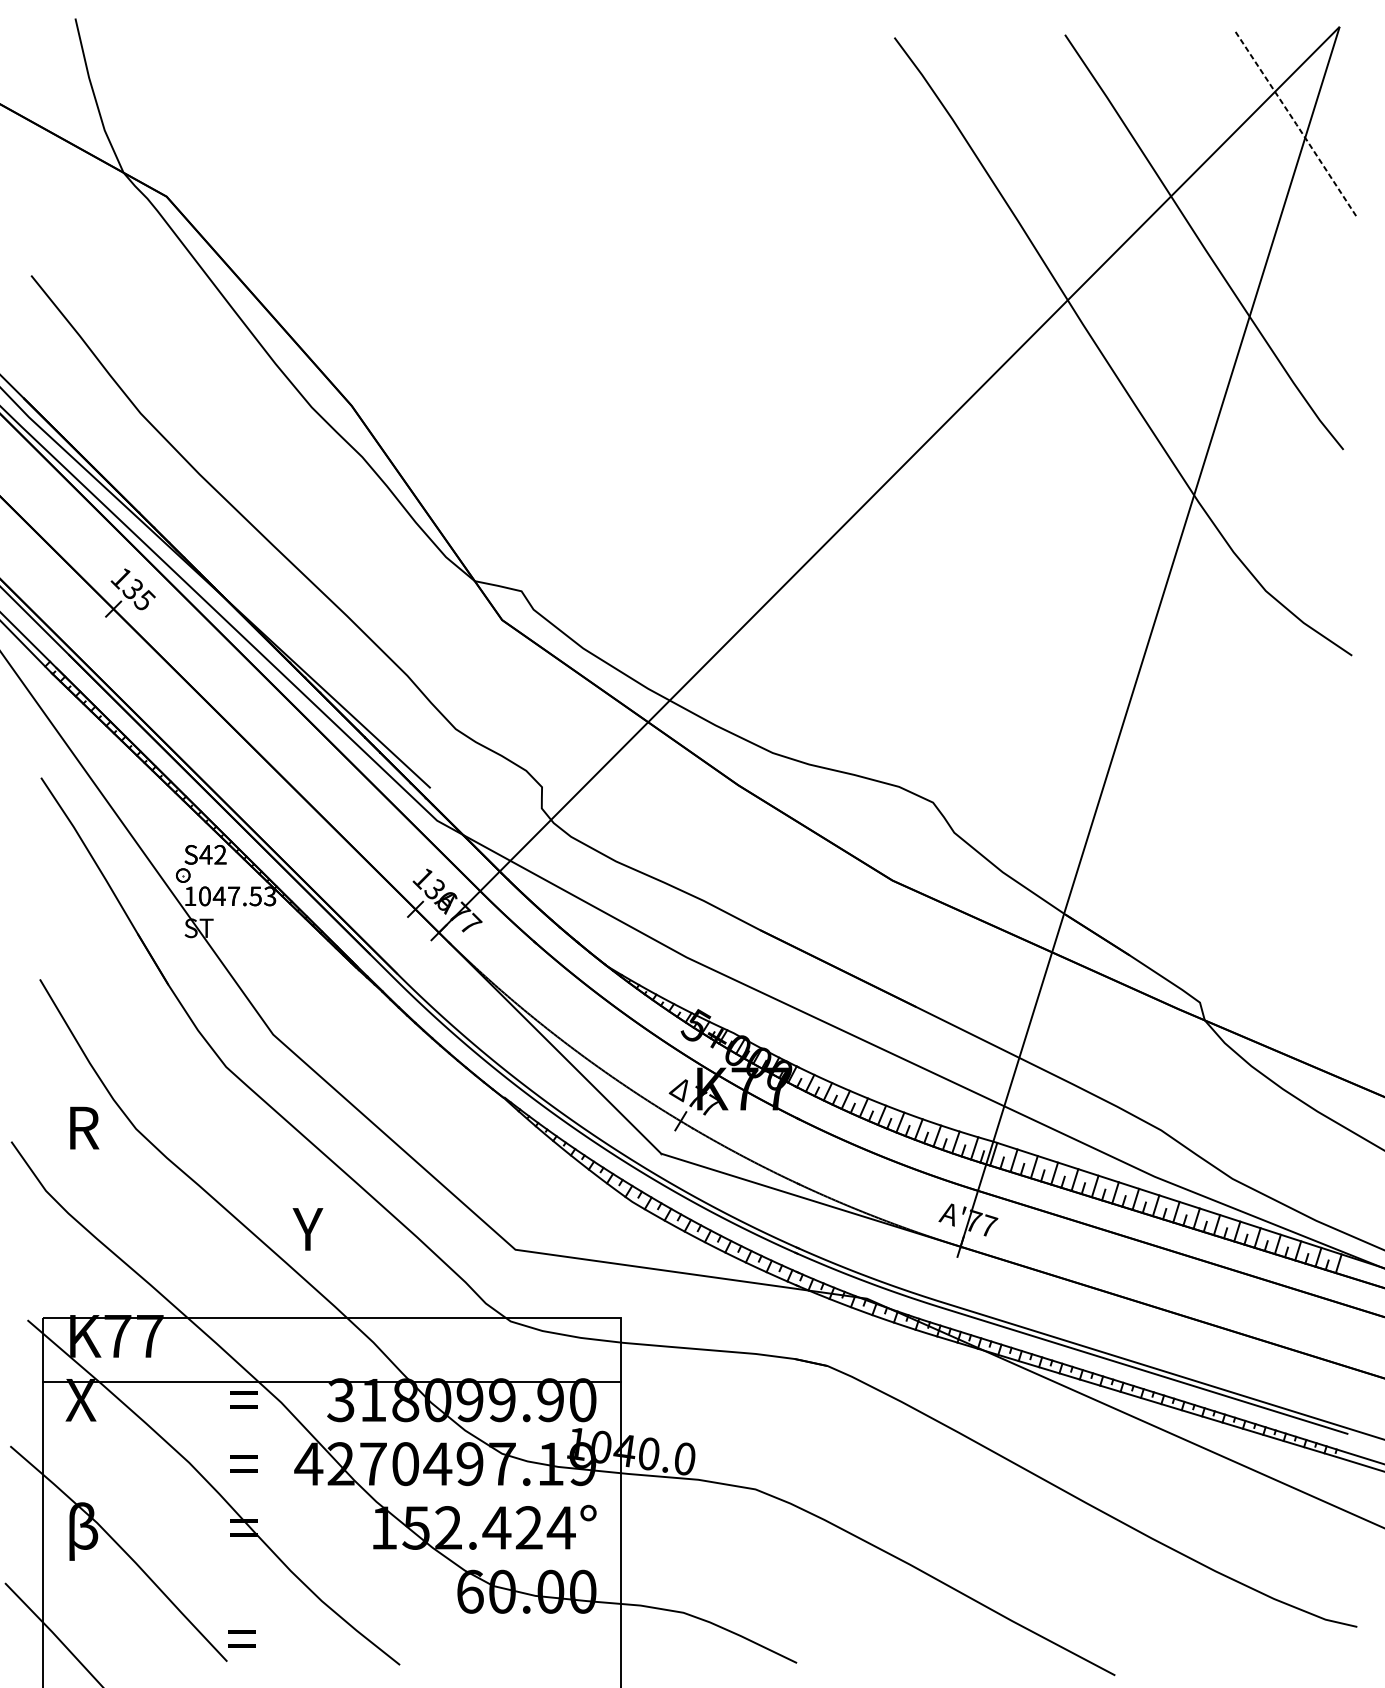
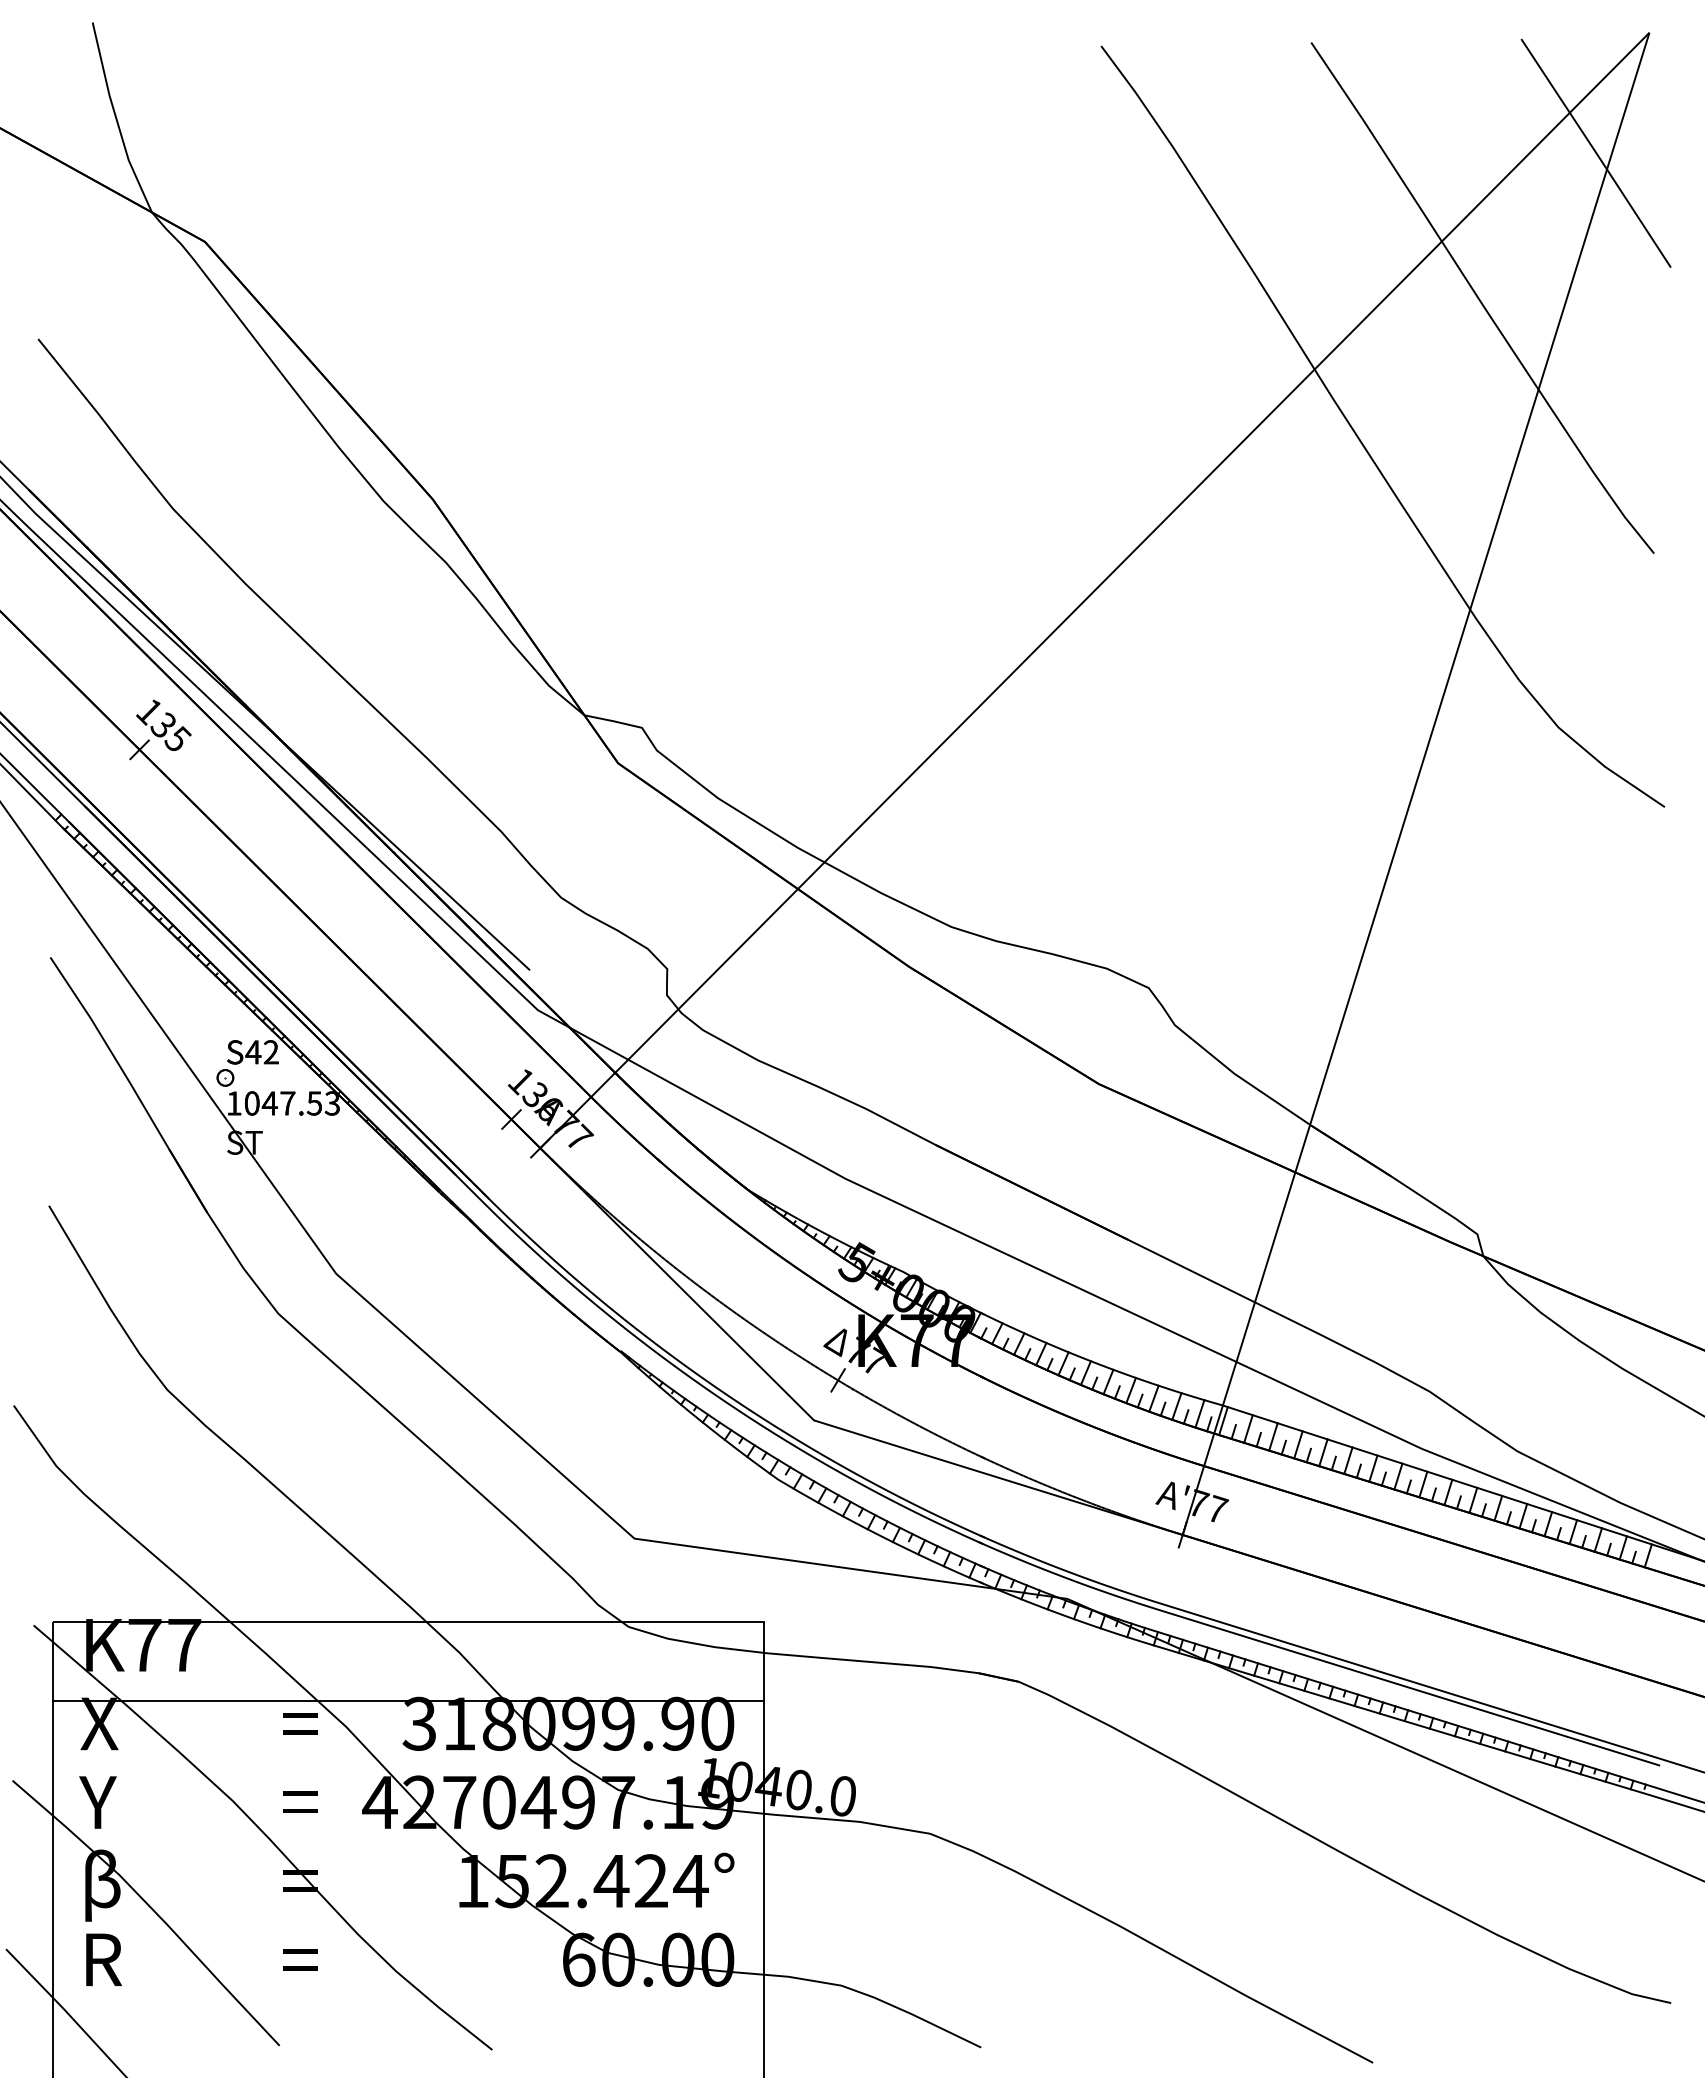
line: (1296, 124) -> (1596, 153), dashed -> solid
text: (85, 1127) -> (104, 1959), moved
text: (307, 1229) -> (97, 1802), moved
text: (241, 1638) -> (300, 1959), moved

